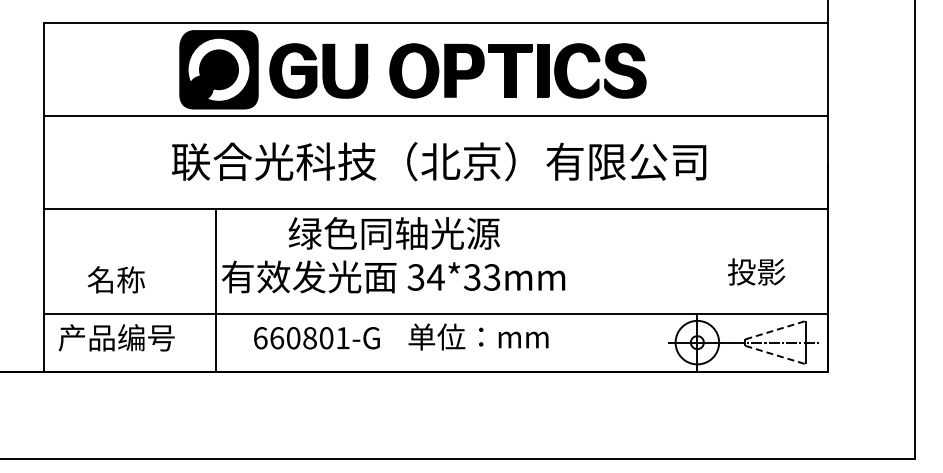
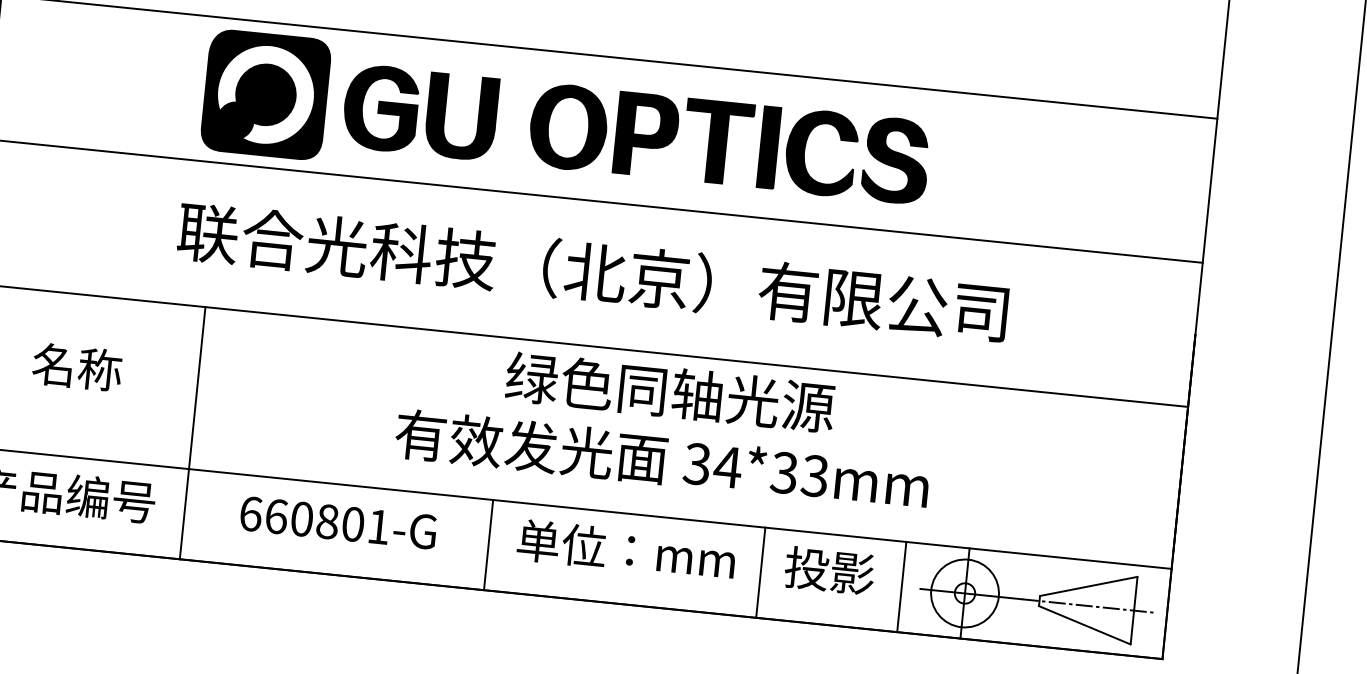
text: (393, 255) -> (665, 426), moved
text: (756, 271) -> (829, 570), moved
text: (115, 279) -> (76, 366), moved
line: (216, 290) -> (193, 433), moved
line: (775, 330) -> (1088, 586), dashed -> solid
text: (316, 338) -> (337, 523), moved
line: (390, 342) -> (489, 544), added
line: (565, 342) -> (760, 572), added
line: (656, 342) -> (901, 586), added
line: (775, 355) -> (1084, 625), dashed -> solid

